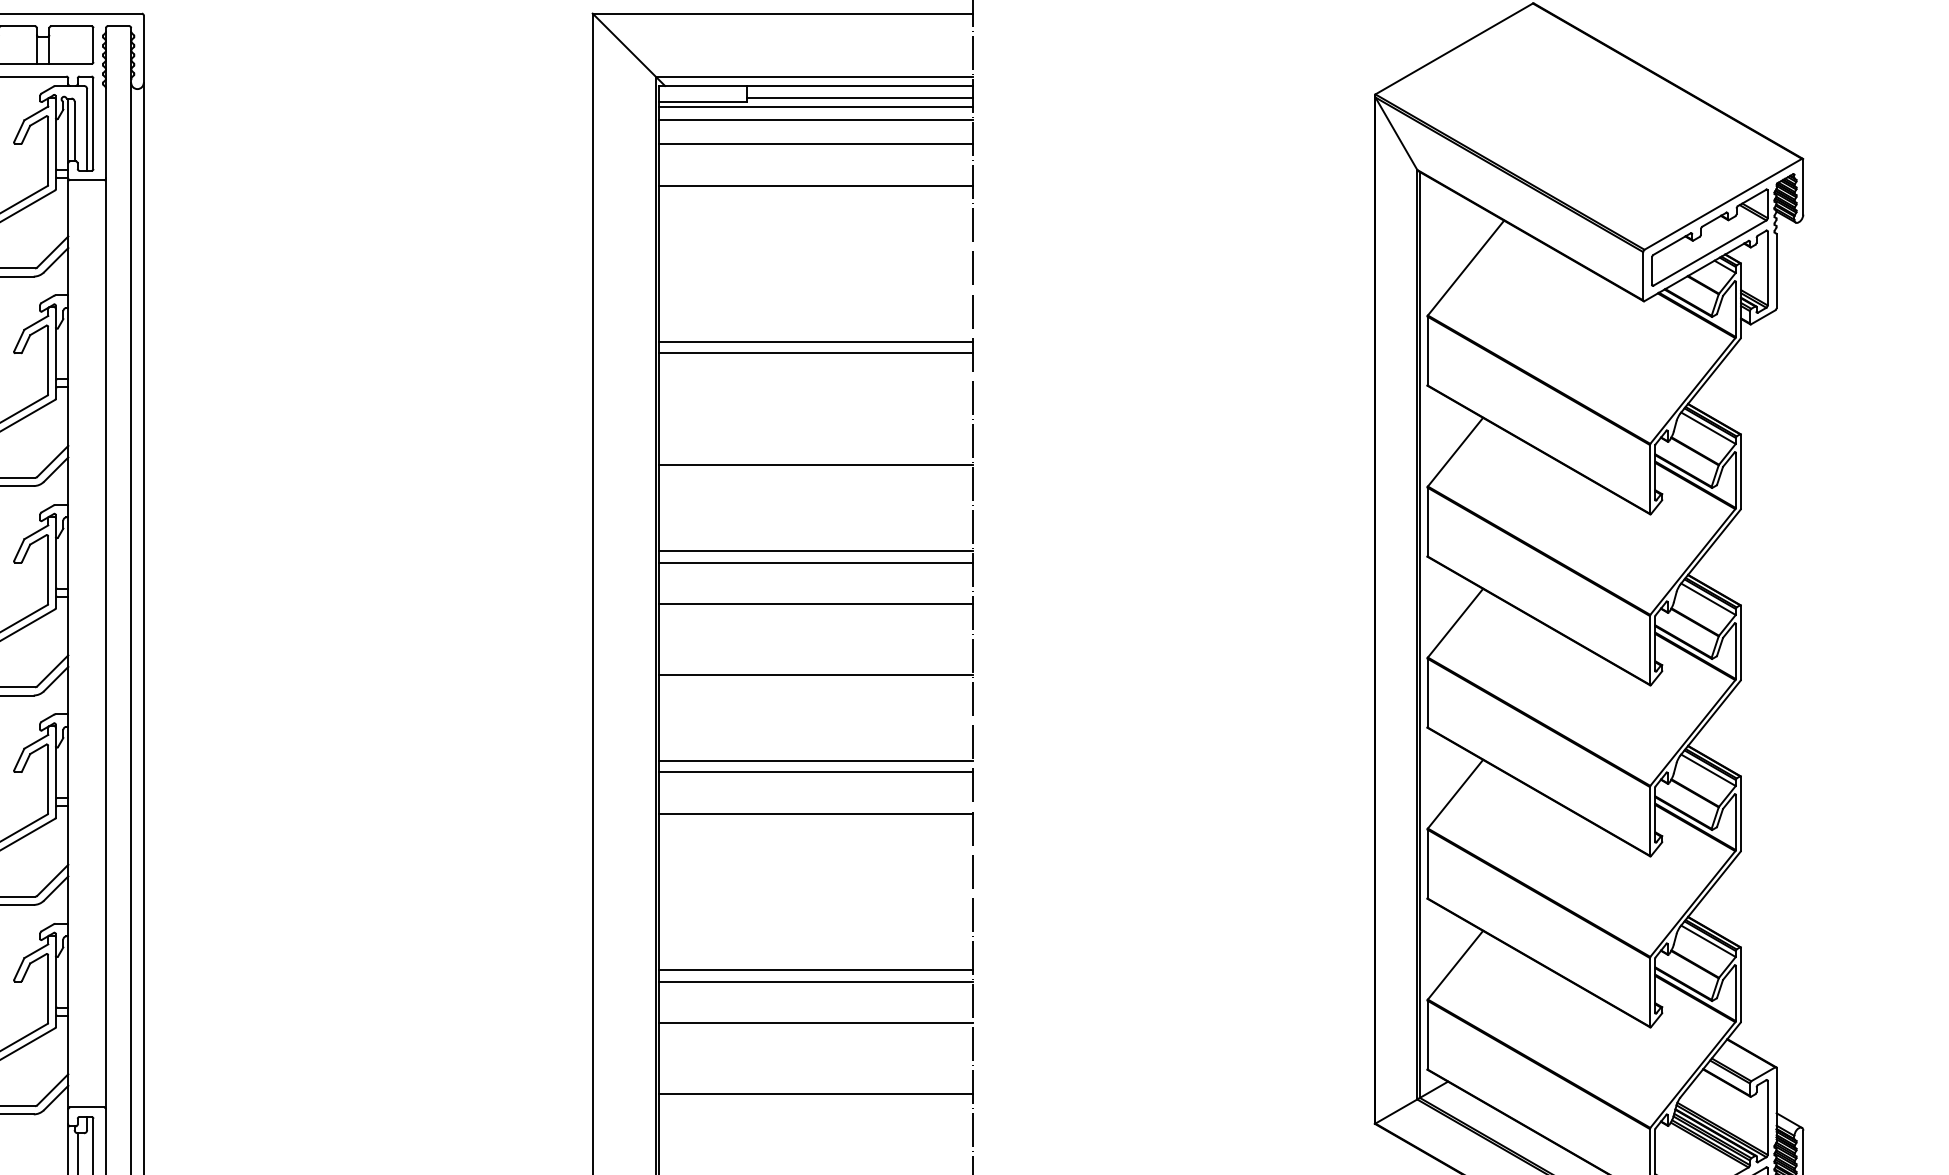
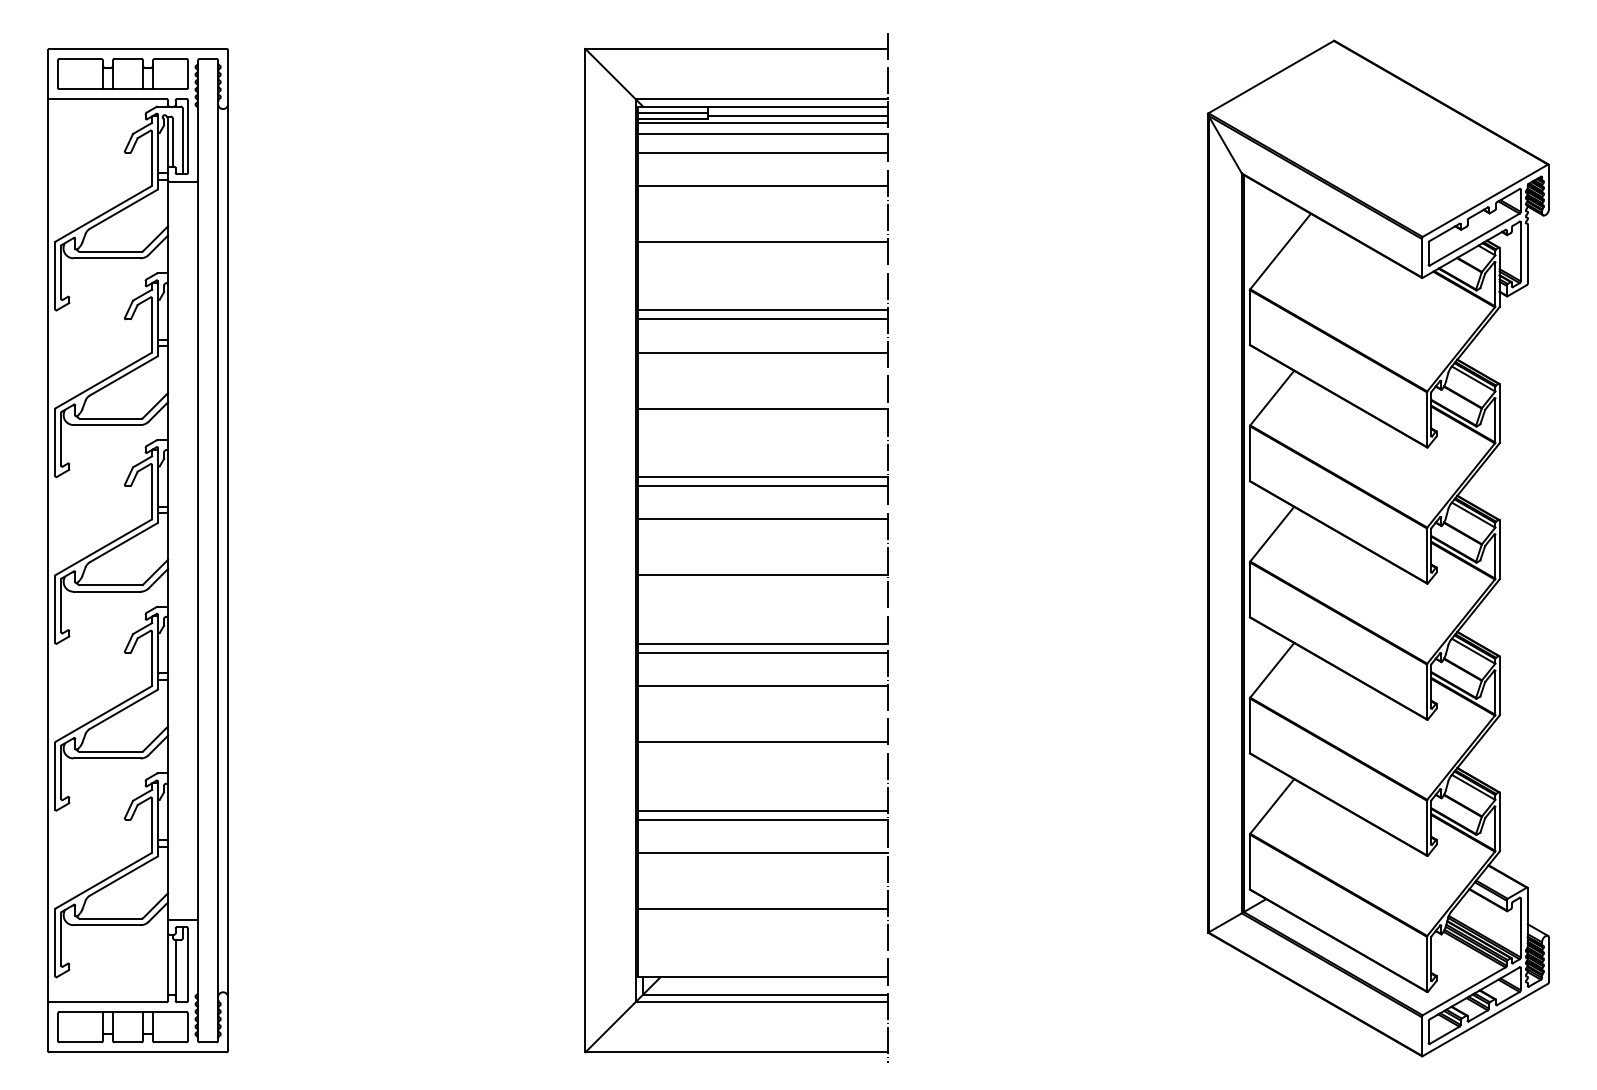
line: (703, 93) -> (673, 112), added
line: (816, 255) -> (763, 241), added
line: (816, 394) -> (763, 352), added
line: (816, 884) -> (763, 742), added

